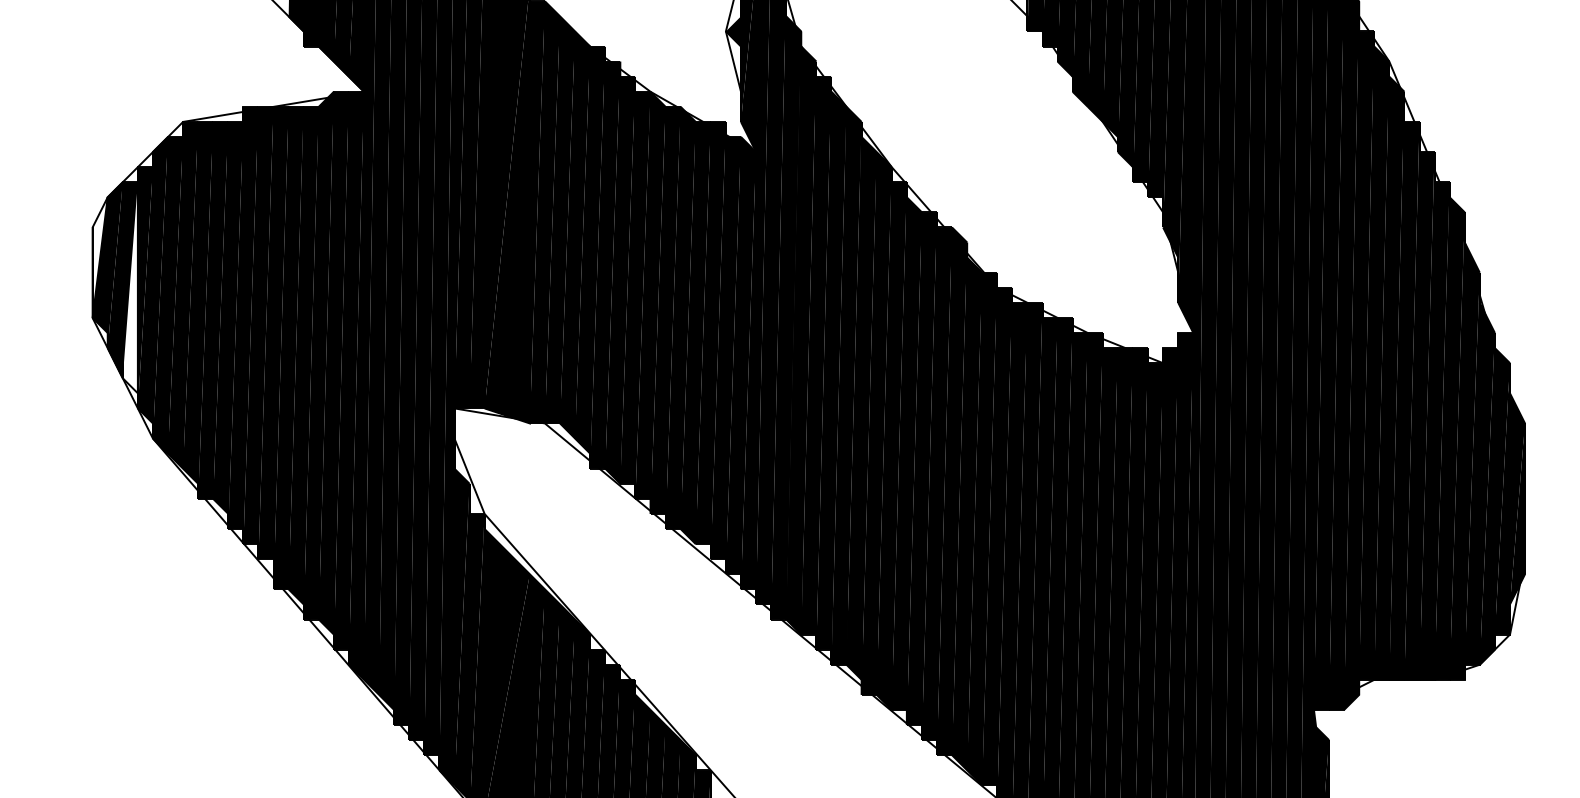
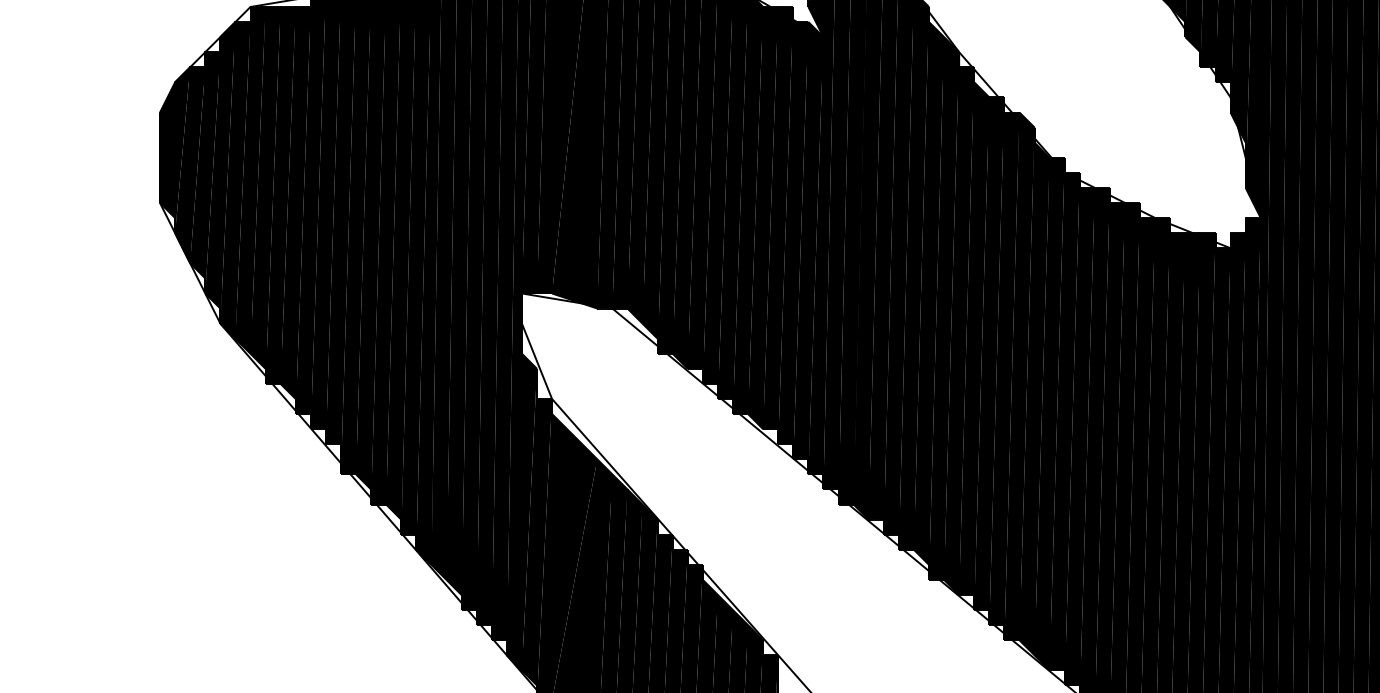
fill: (99, 257) -> (166, 142), added
fill: (129, 287) -> (196, 172), added

